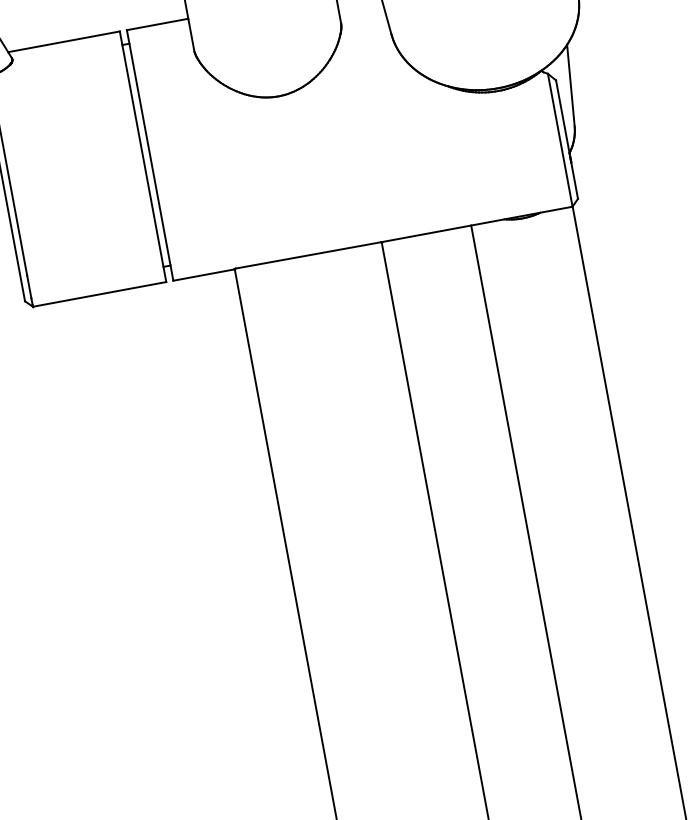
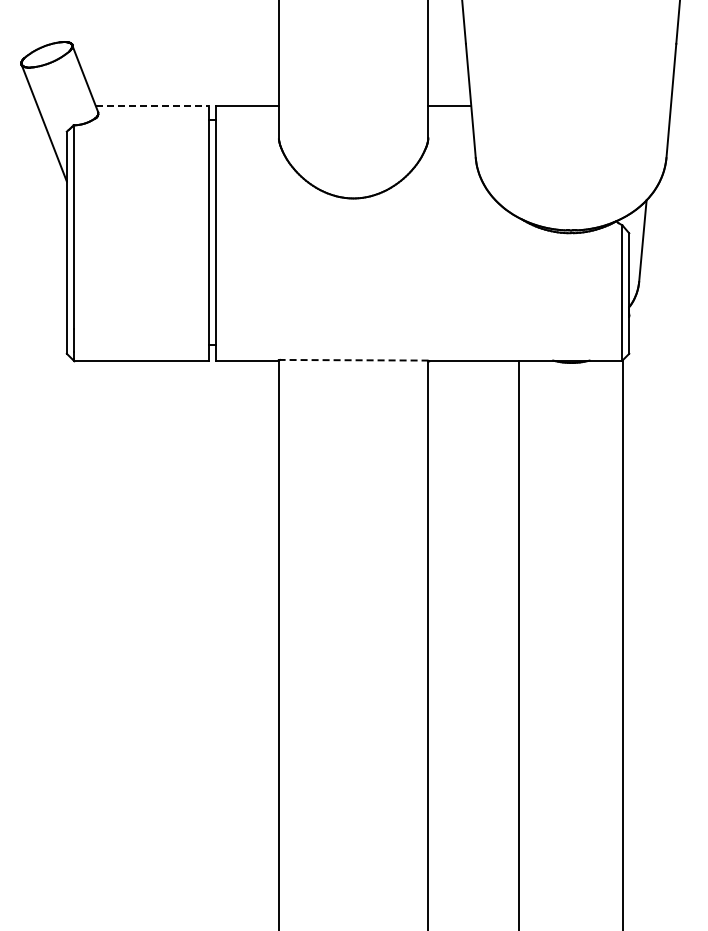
line: (63, 41) -> (152, 105), solid -> dashed
line: (308, 255) -> (353, 360), solid -> dashed

